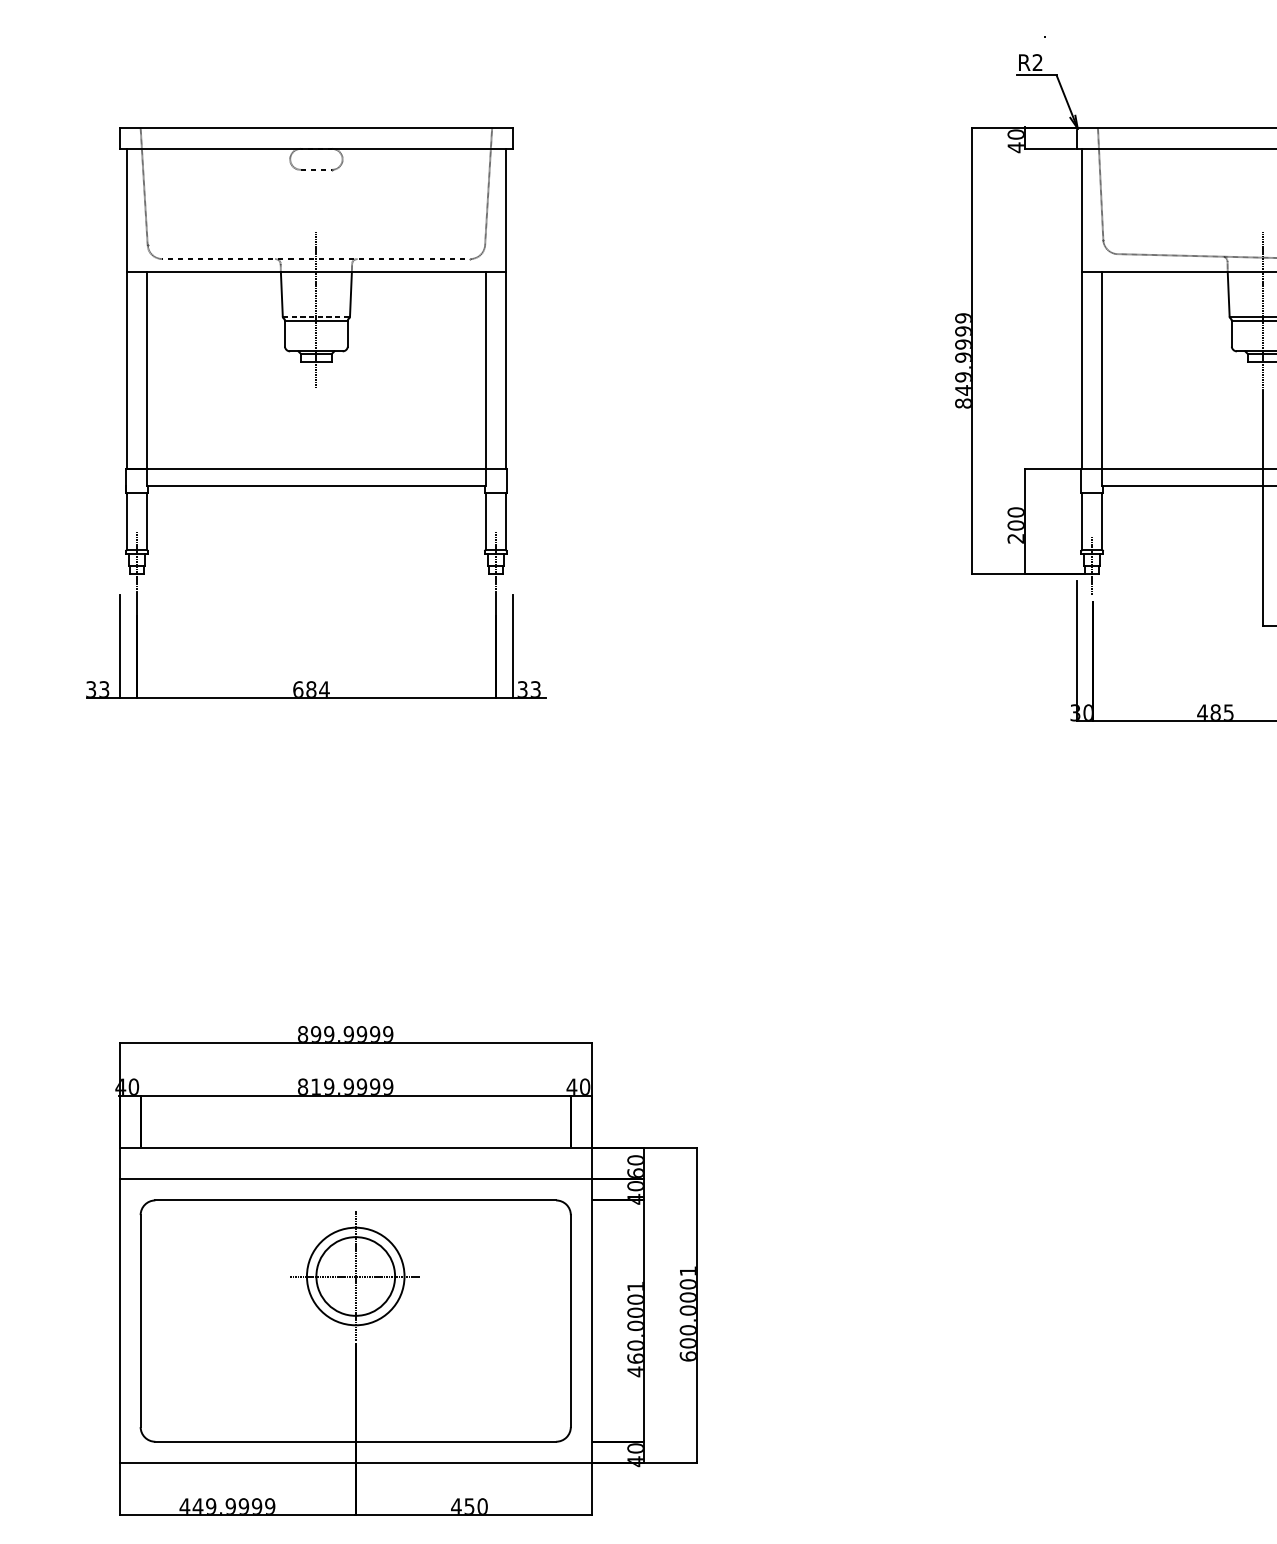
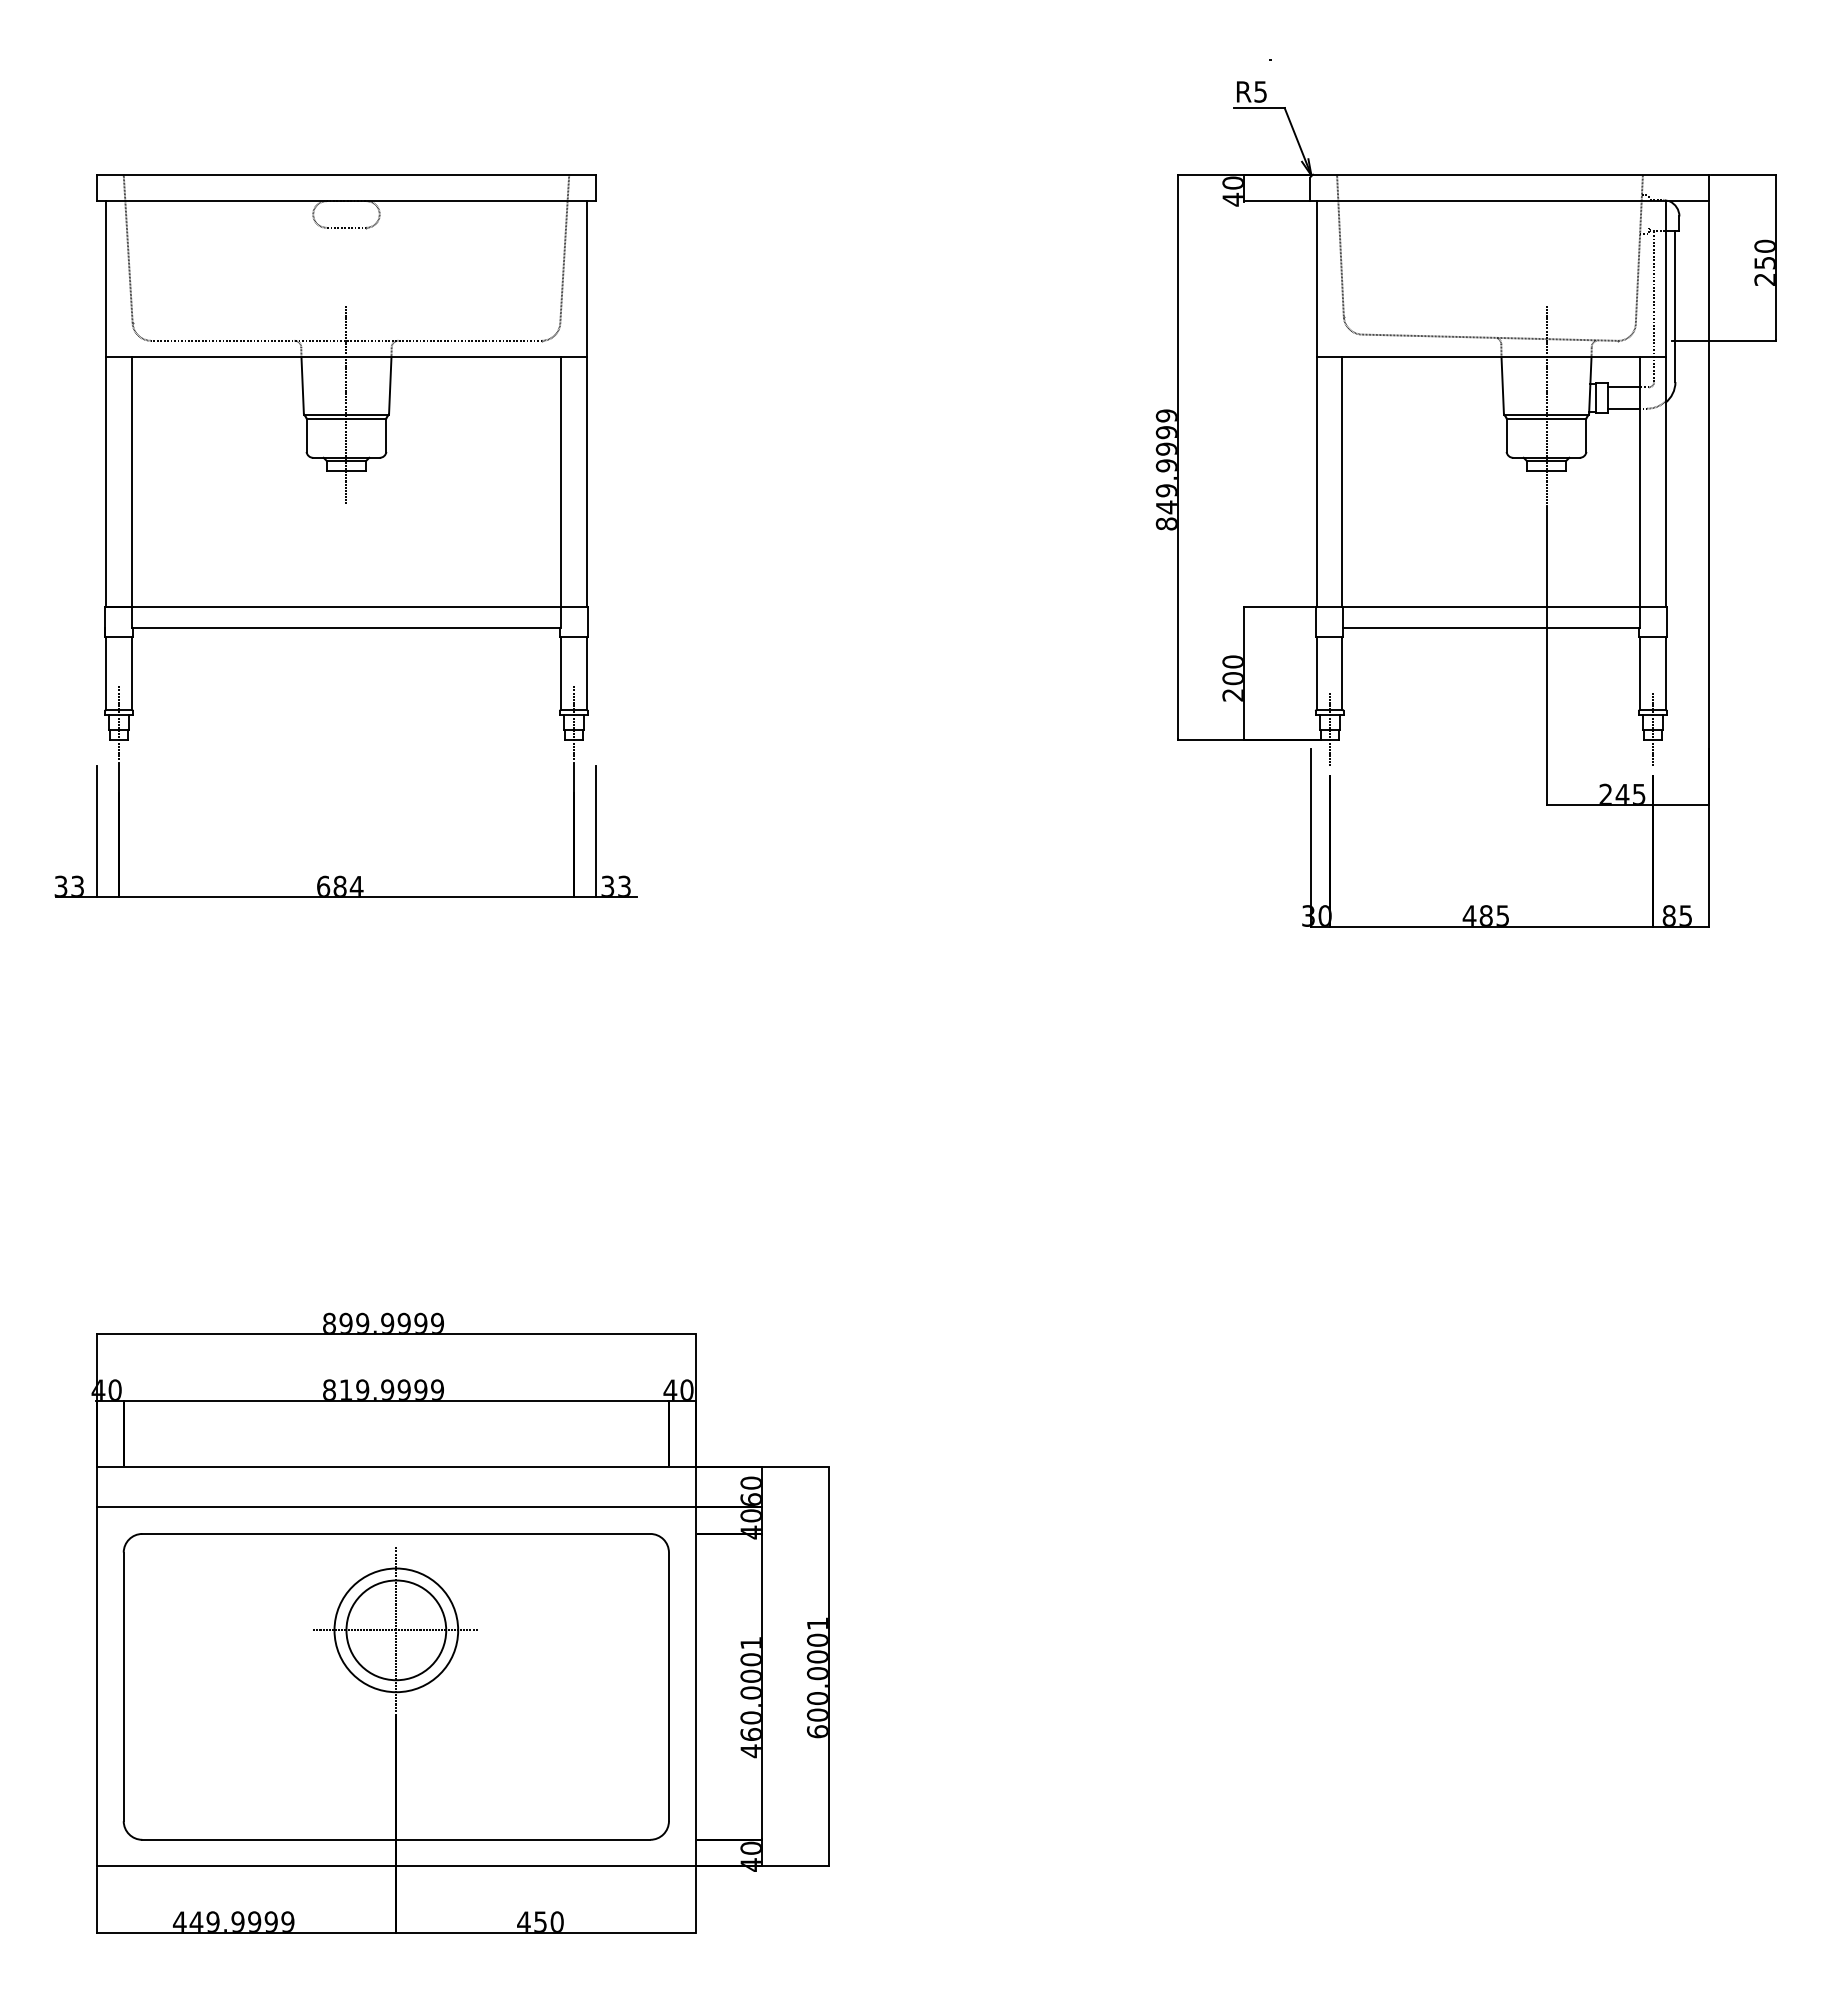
text: (1037, 62) -> (1260, 91), R2 -> R5
line: (316, 317) -> (346, 414), dashed -> solid

